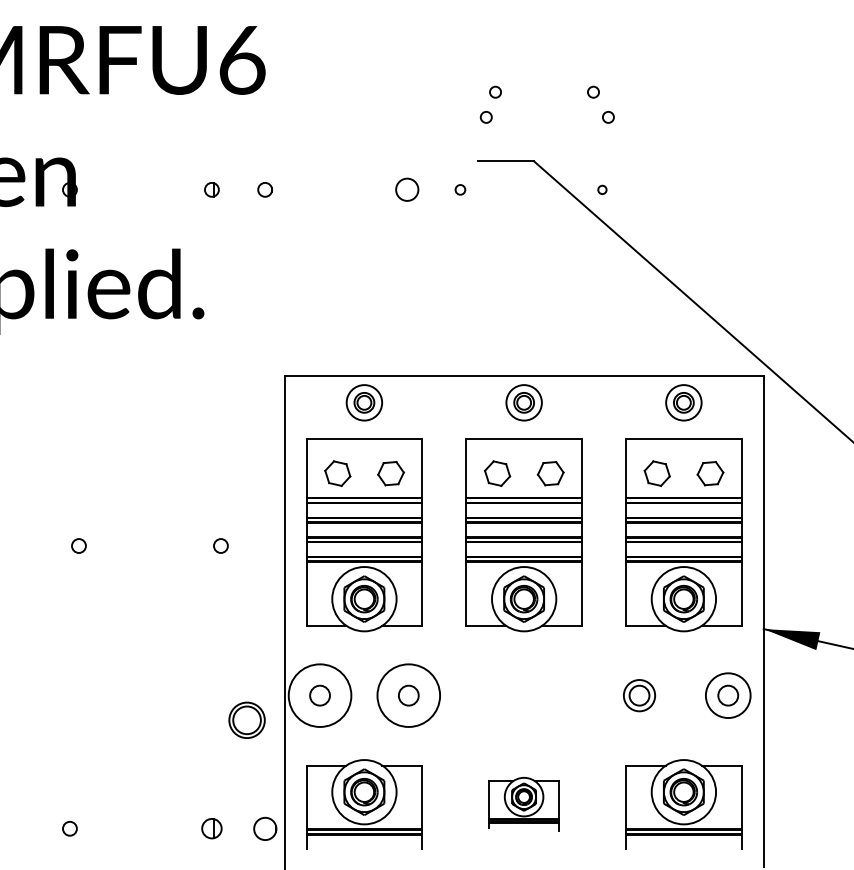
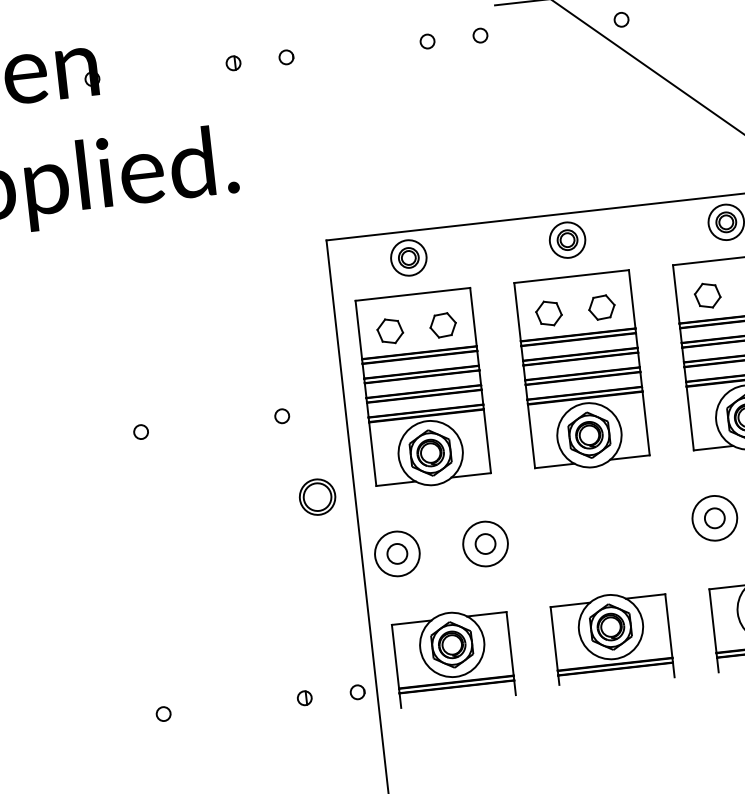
circle: (406, 189) -> (426, 41), size x0.62
circle: (460, 189) -> (480, 35), size x1.43
circle: (602, 189) -> (621, 19), size x1.67
circle: (319, 695) -> (396, 553), size x0.71
circle: (408, 695) -> (485, 543), size x0.71
circle: (639, 695) -> (714, 518), size x1.43
part: (246, 719) -> (316, 496), moved
part: (523, 804) -> (611, 639), size x1.67
part: (211, 828) -> (304, 698), size x0.71
part: (264, 828) -> (356, 692), size x0.62

